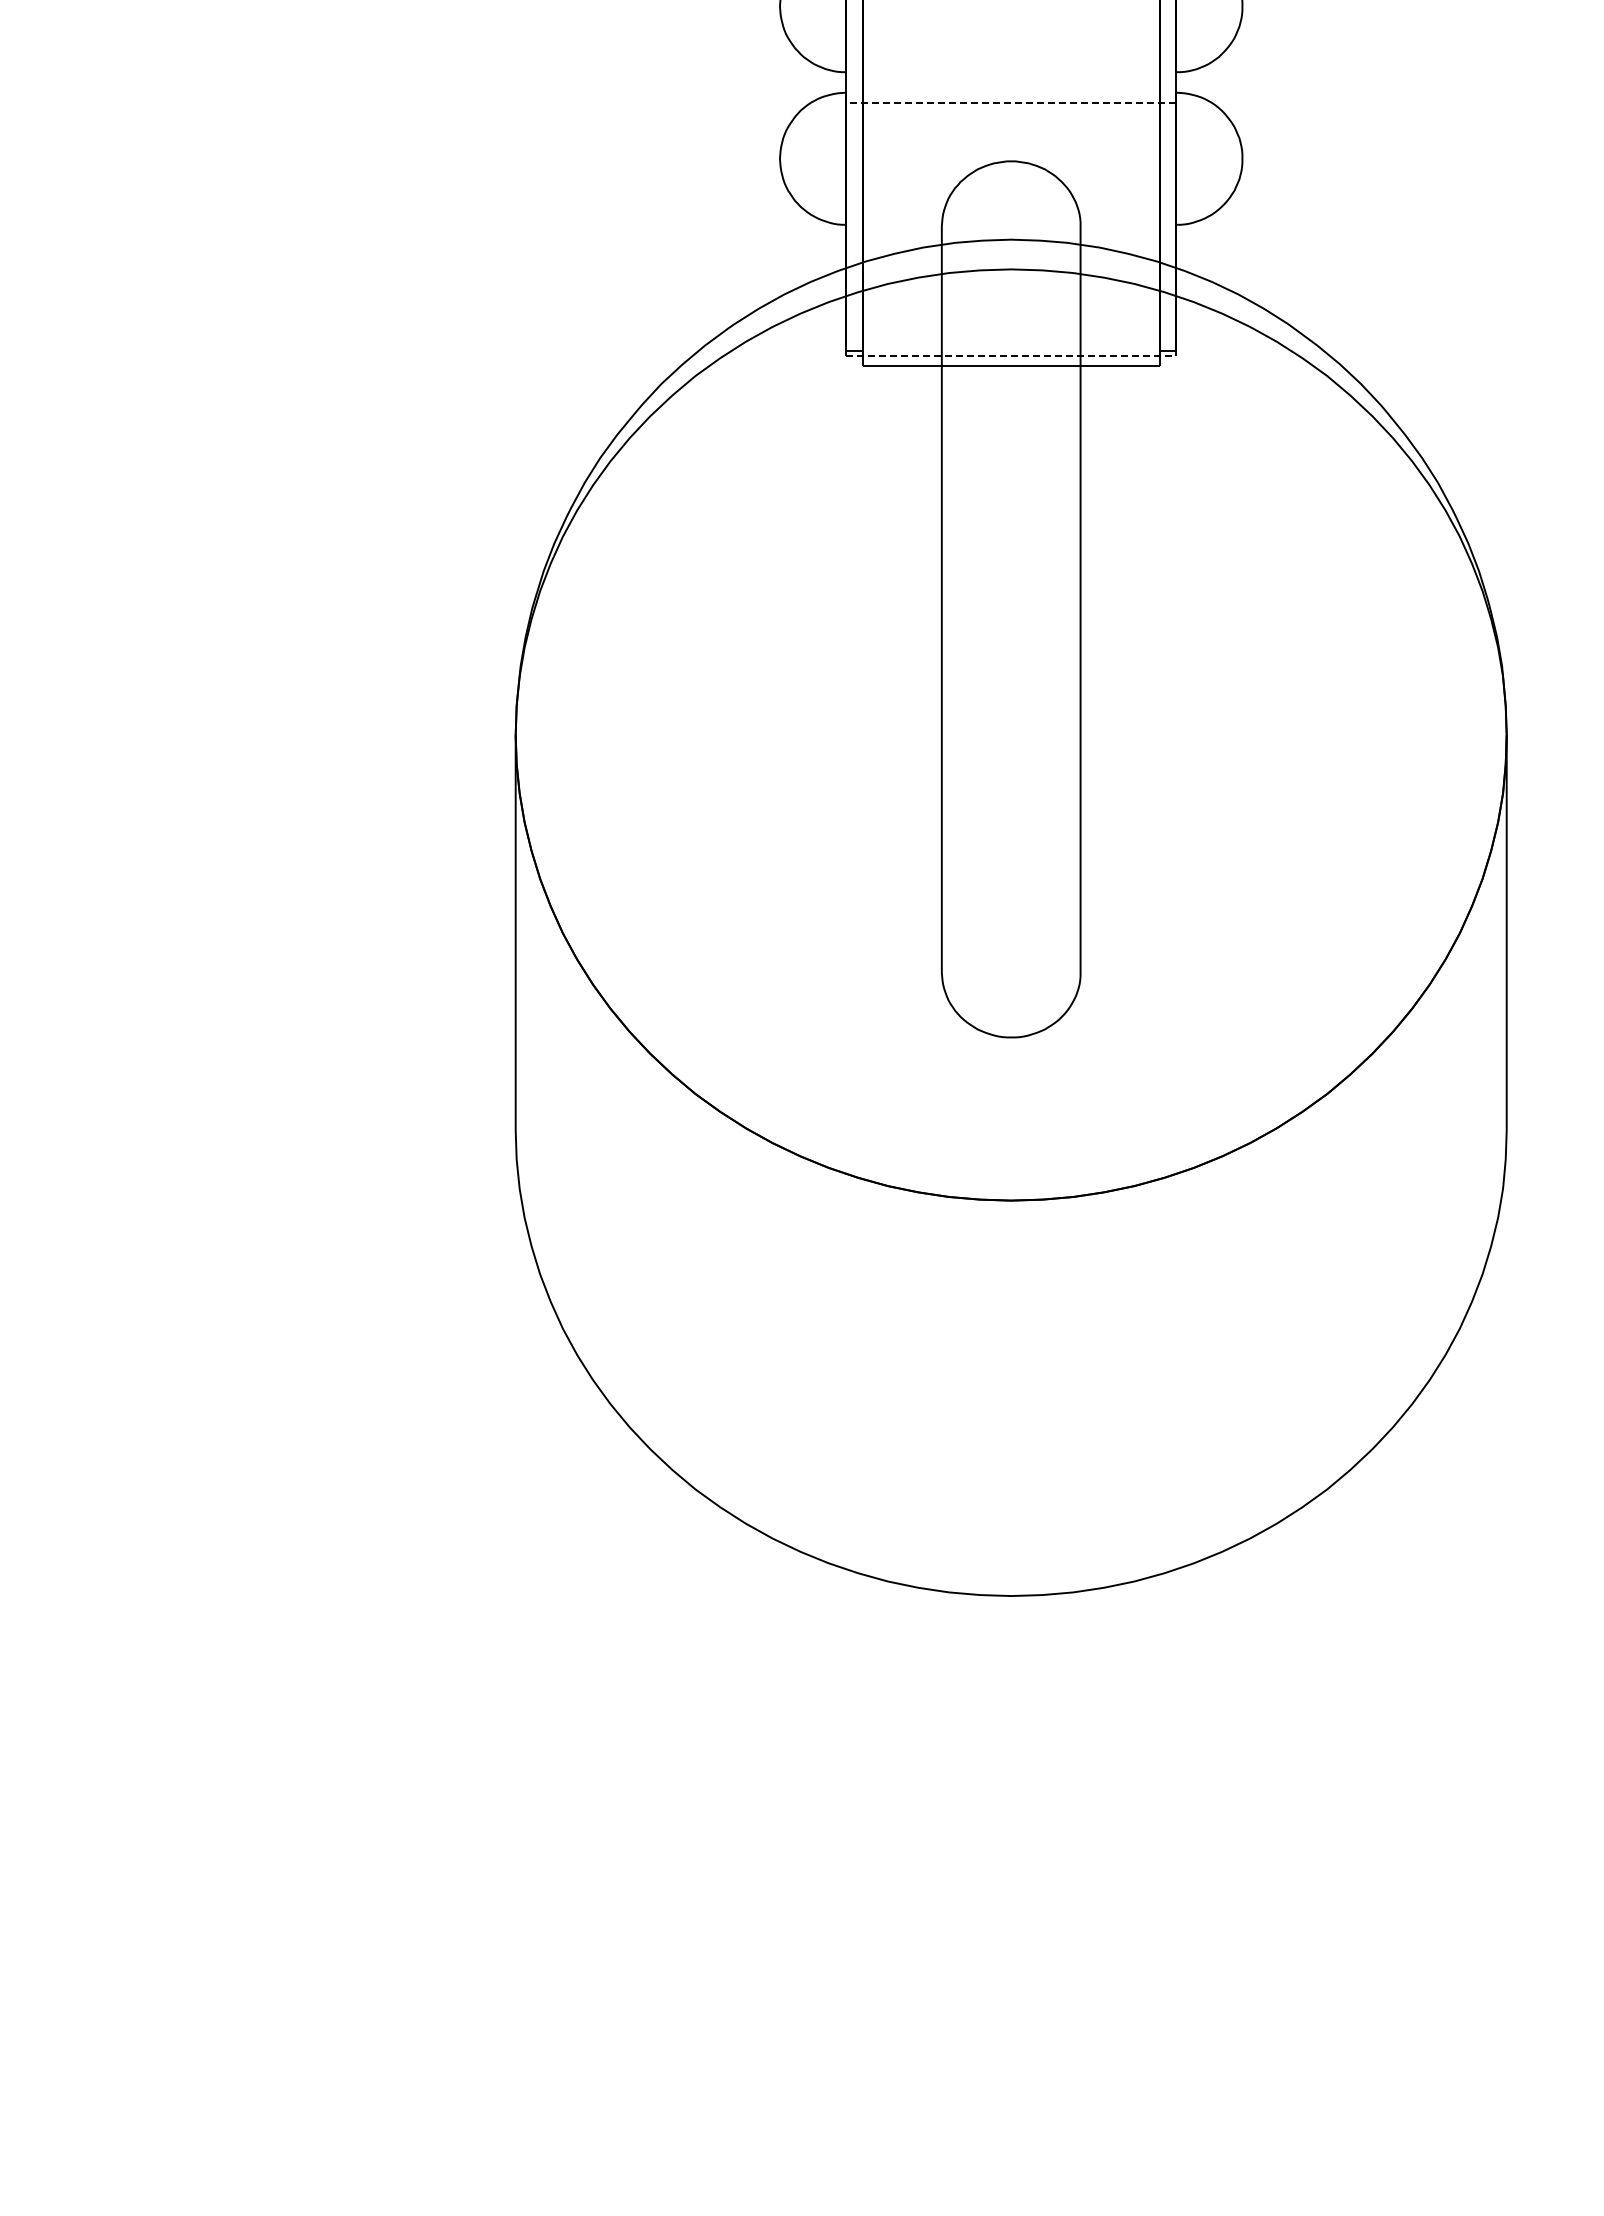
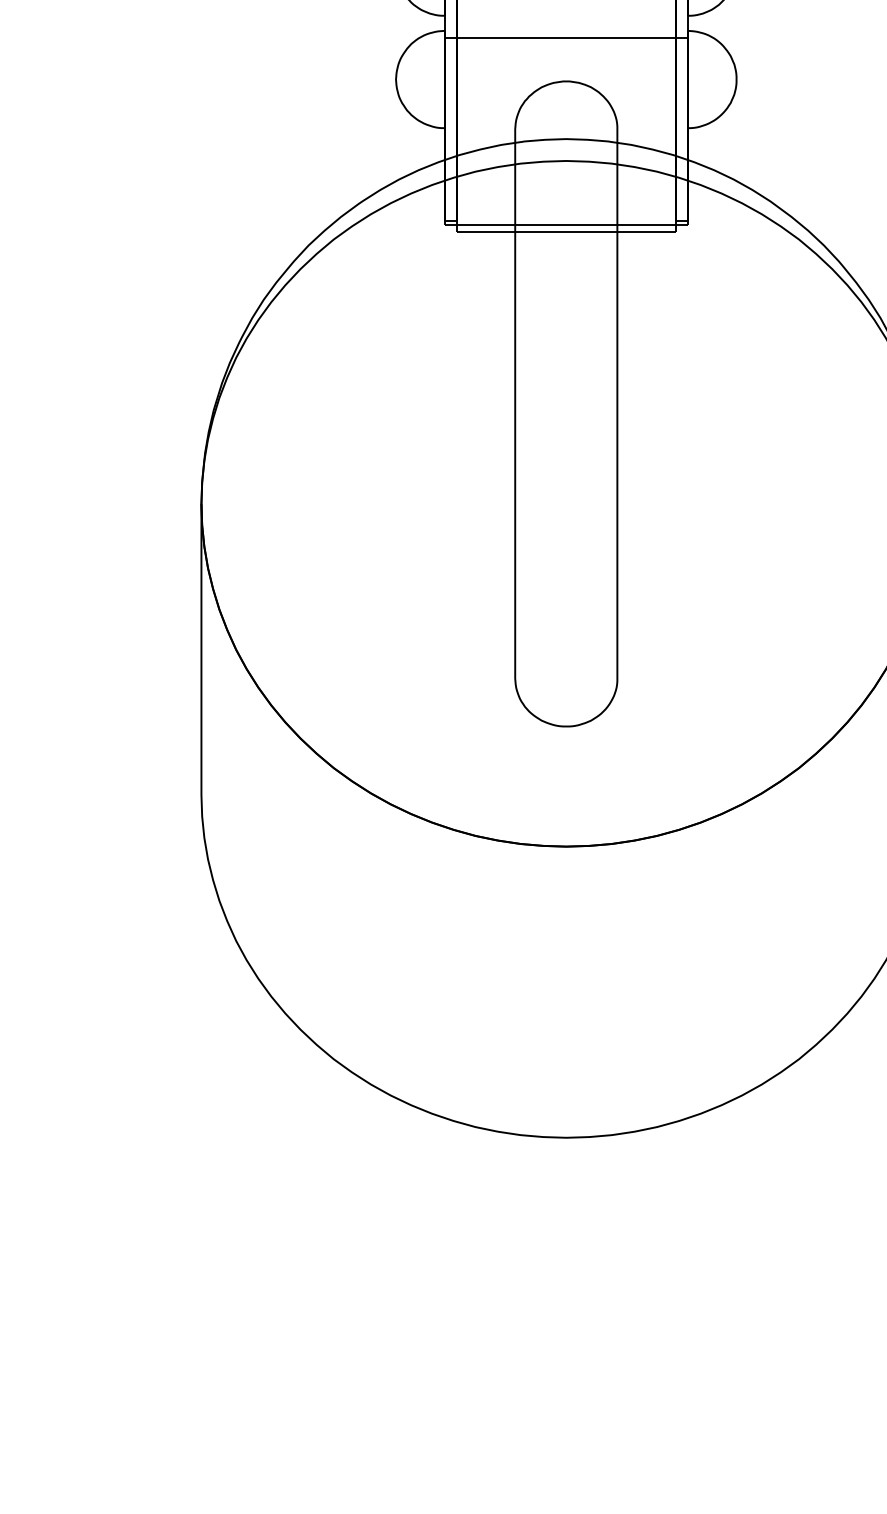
line: (1010, 102) -> (565, 38), dashed -> solid
line: (1011, 356) -> (566, 225), dashed -> solid

